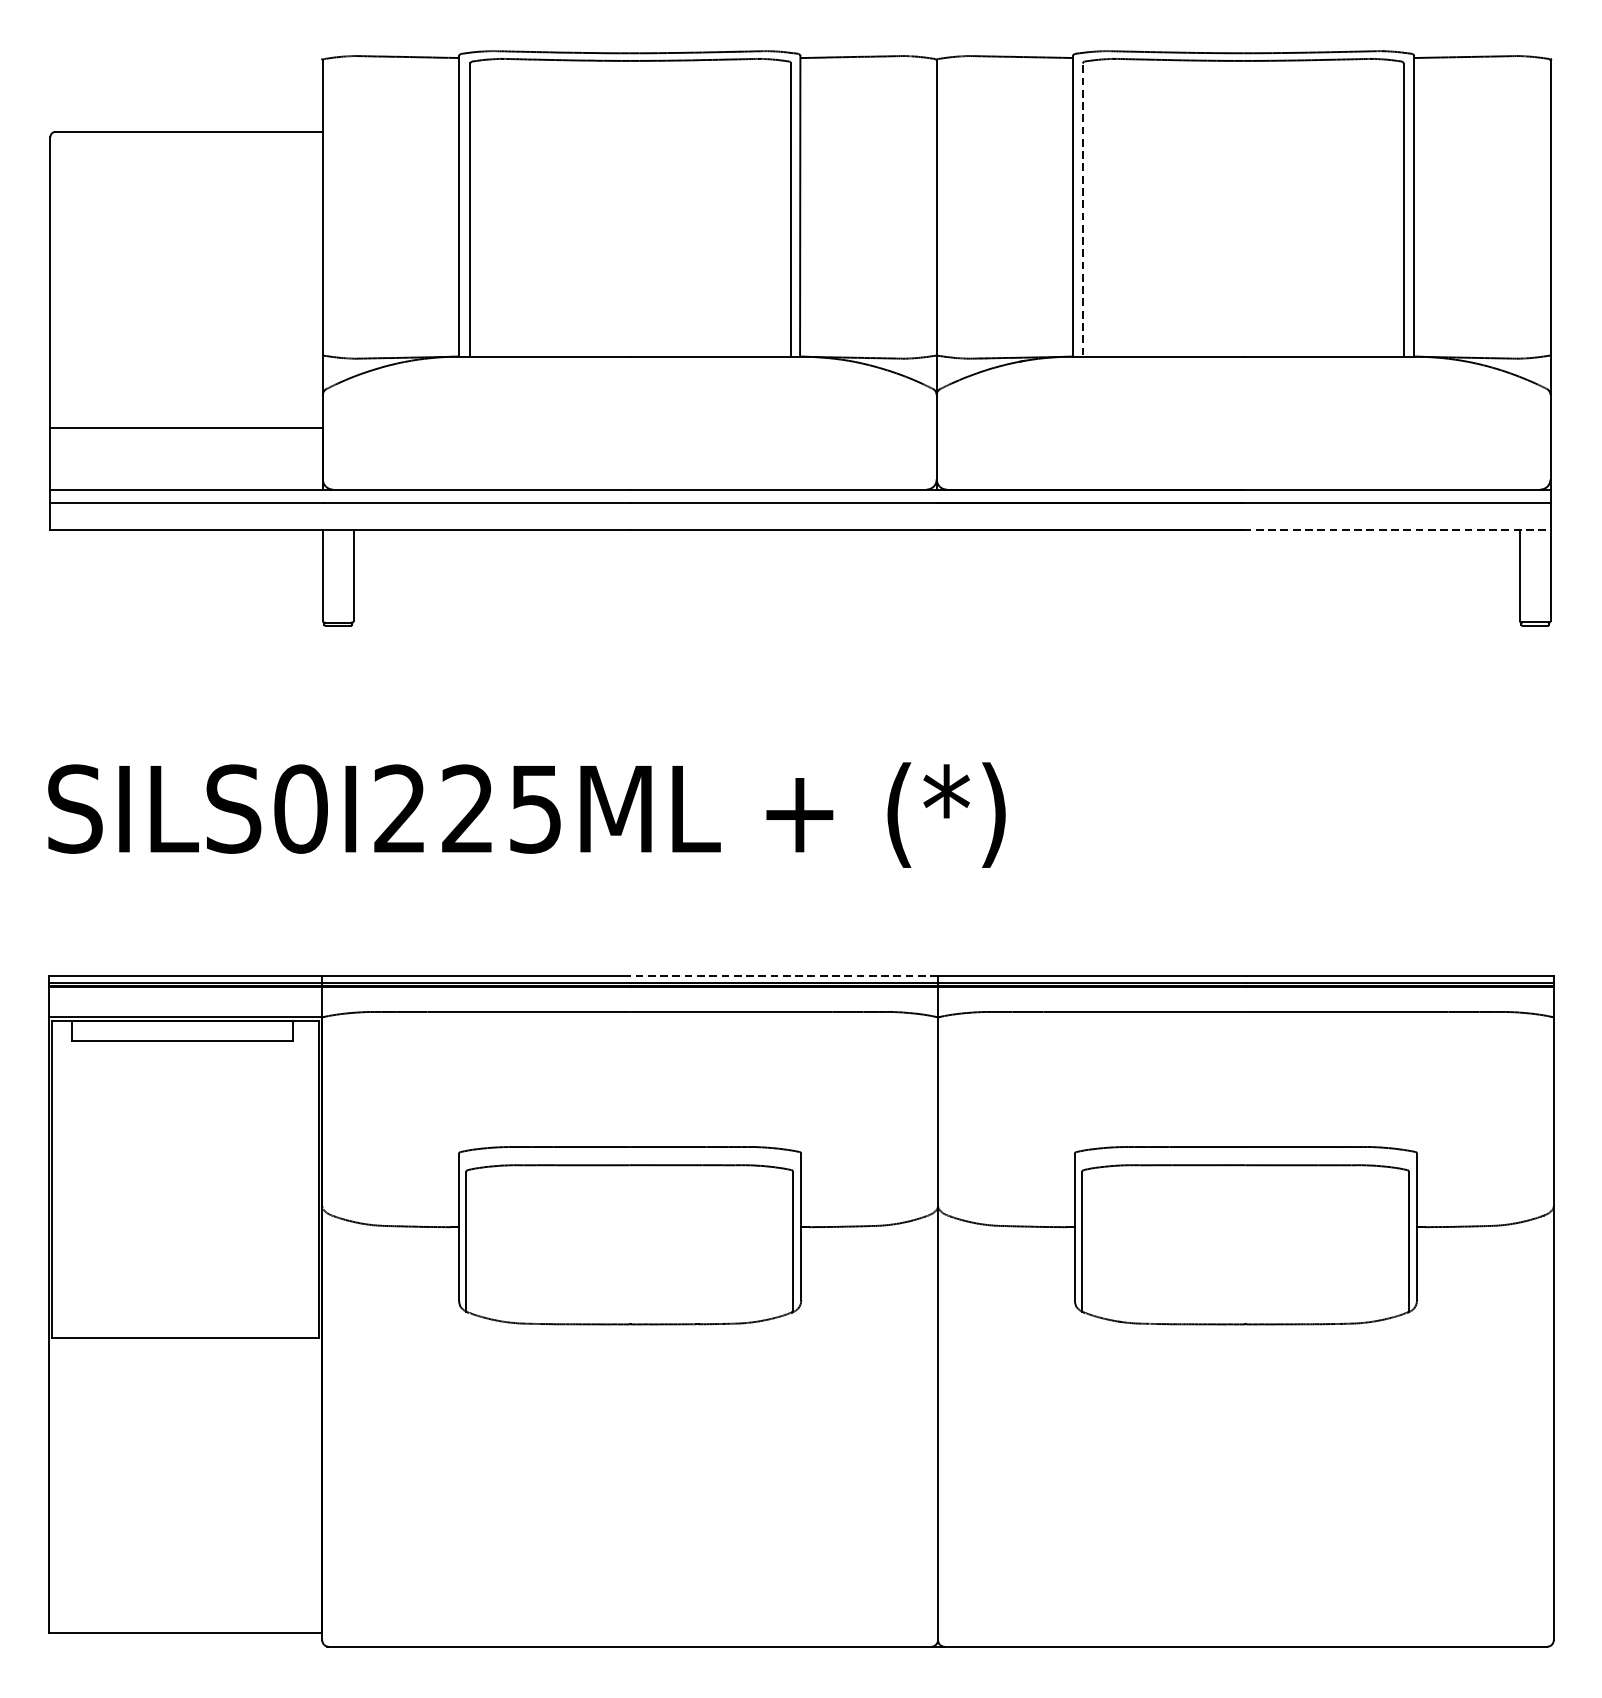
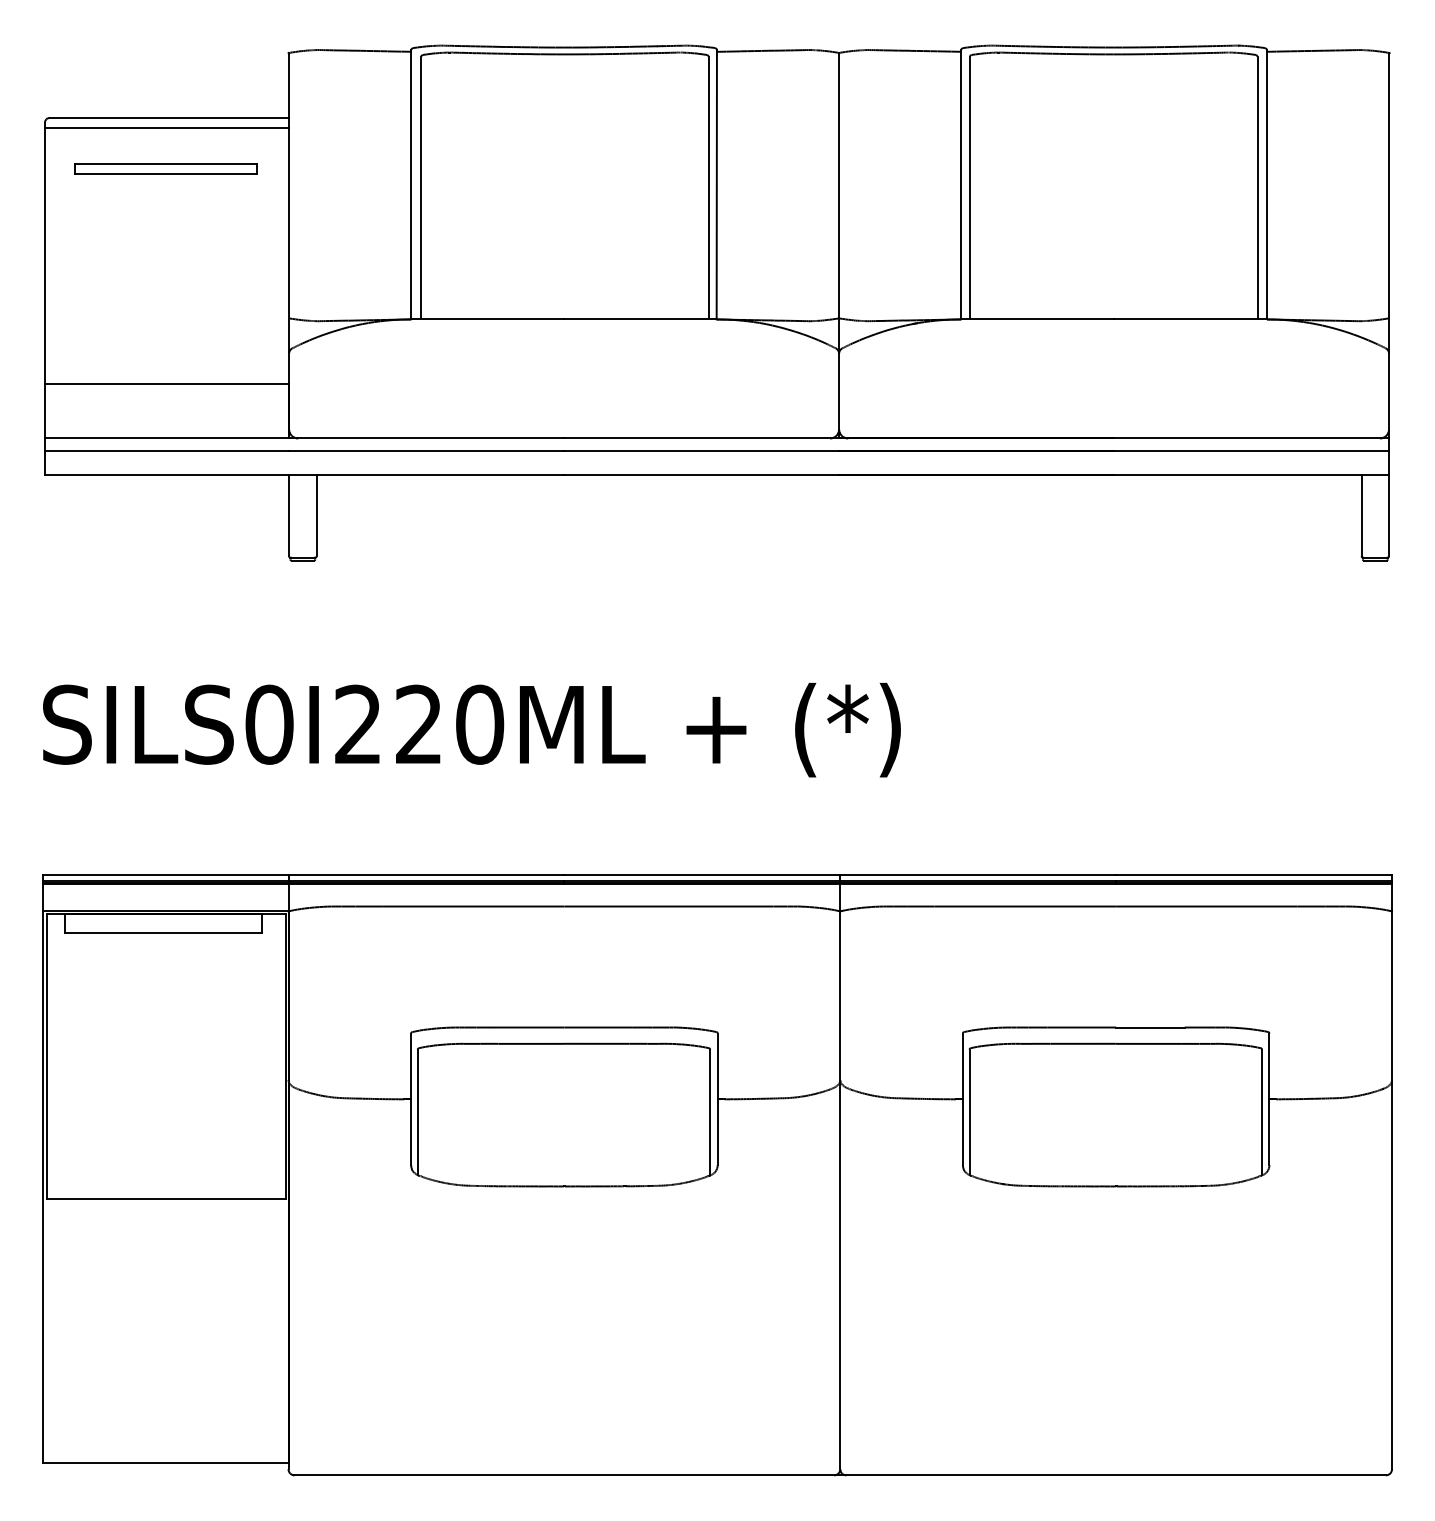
line: (186, 142) -> (166, 127), added
part: (184, 188) -> (165, 168), added
line: (1082, 209) -> (969, 187), dashed -> solid
line: (1398, 530) -> (1252, 475), dashed -> solid
text: (536, 808) -> (480, 724), SILS0I225ML -> SILS0I220ML
line: (784, 976) -> (702, 874), dashed -> solid

